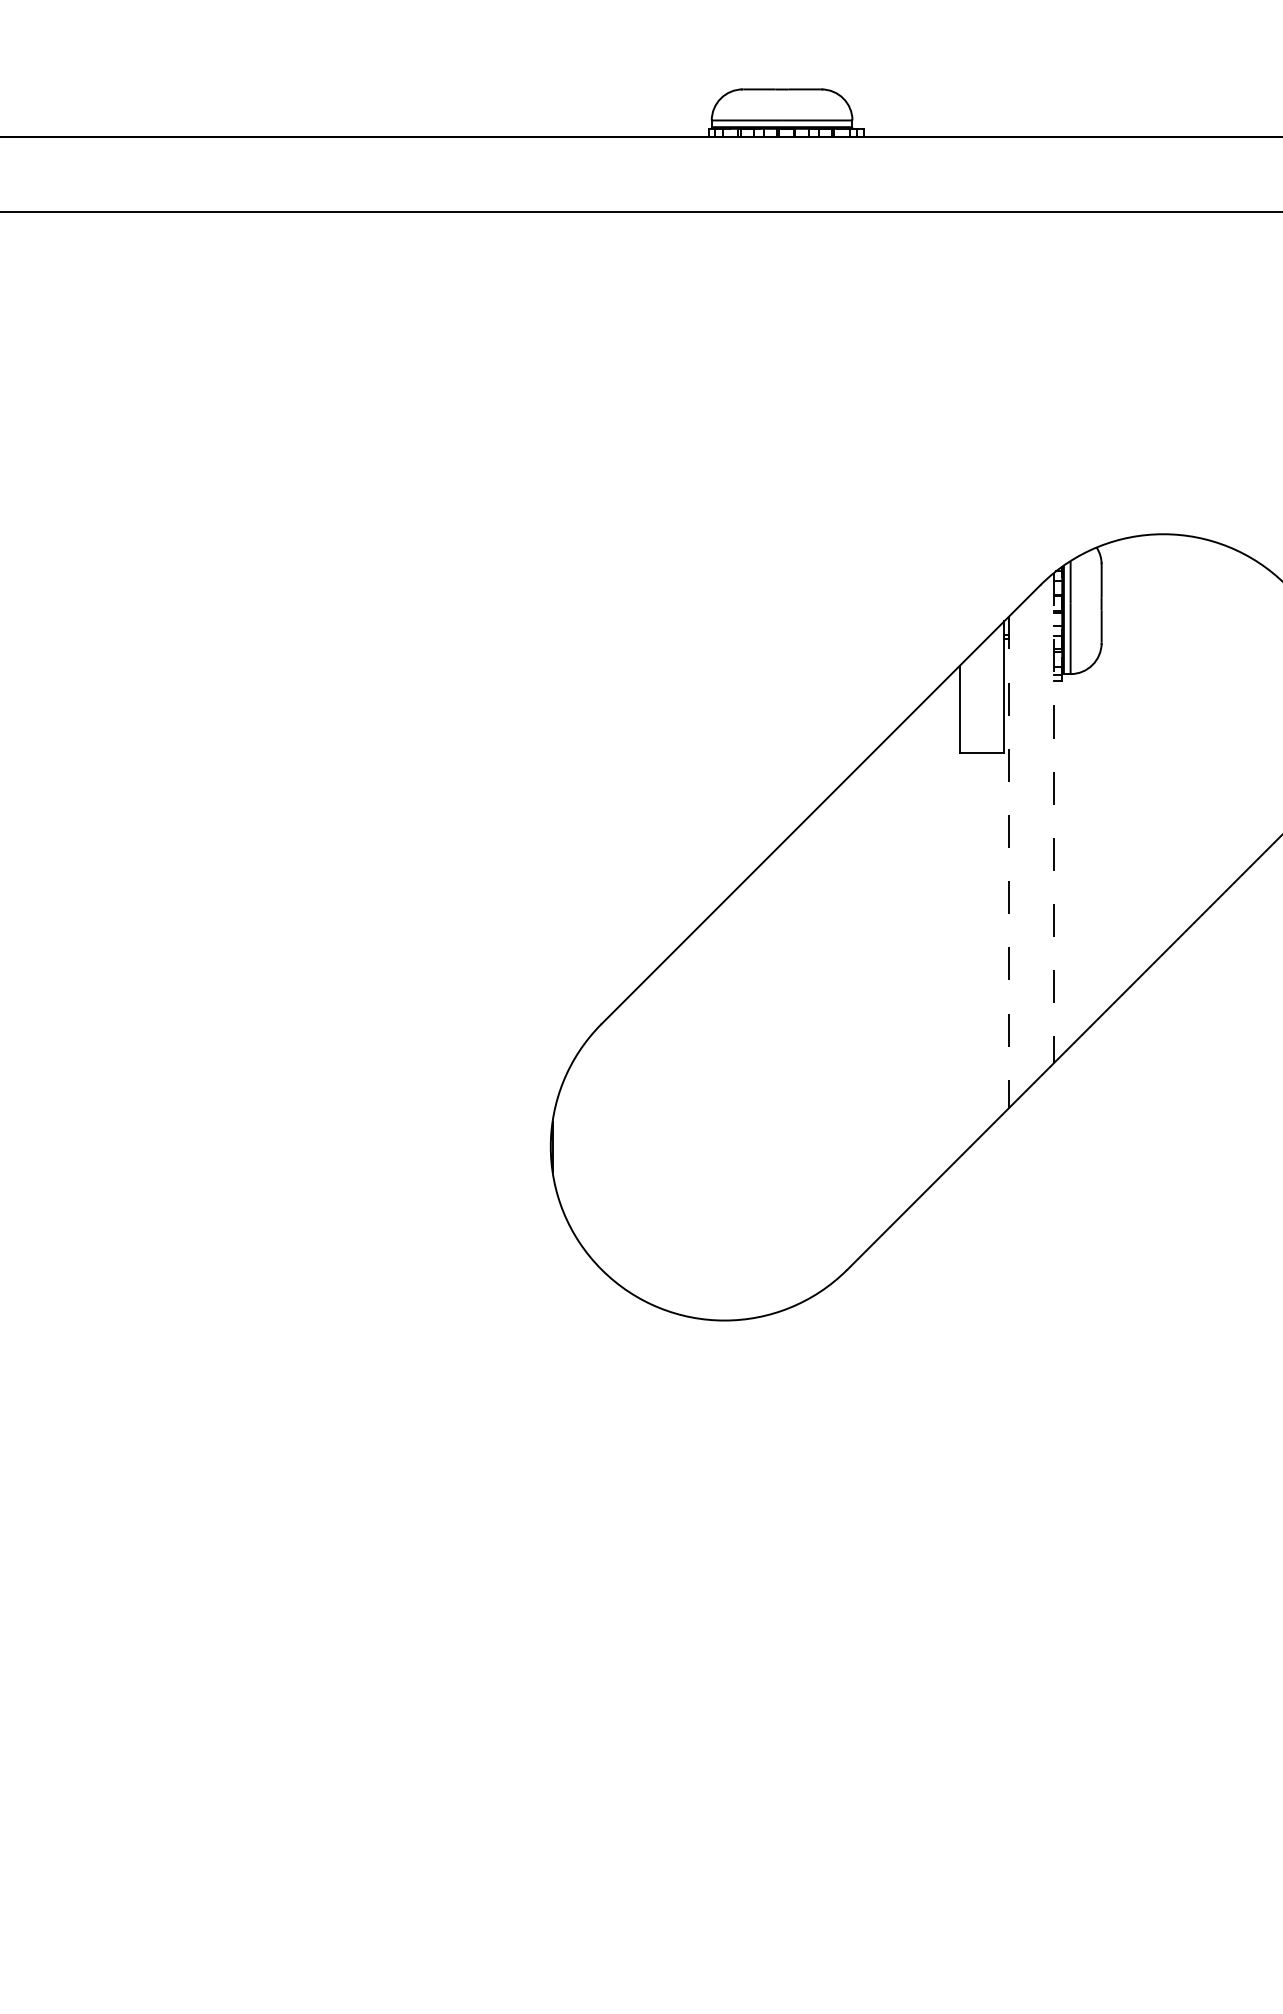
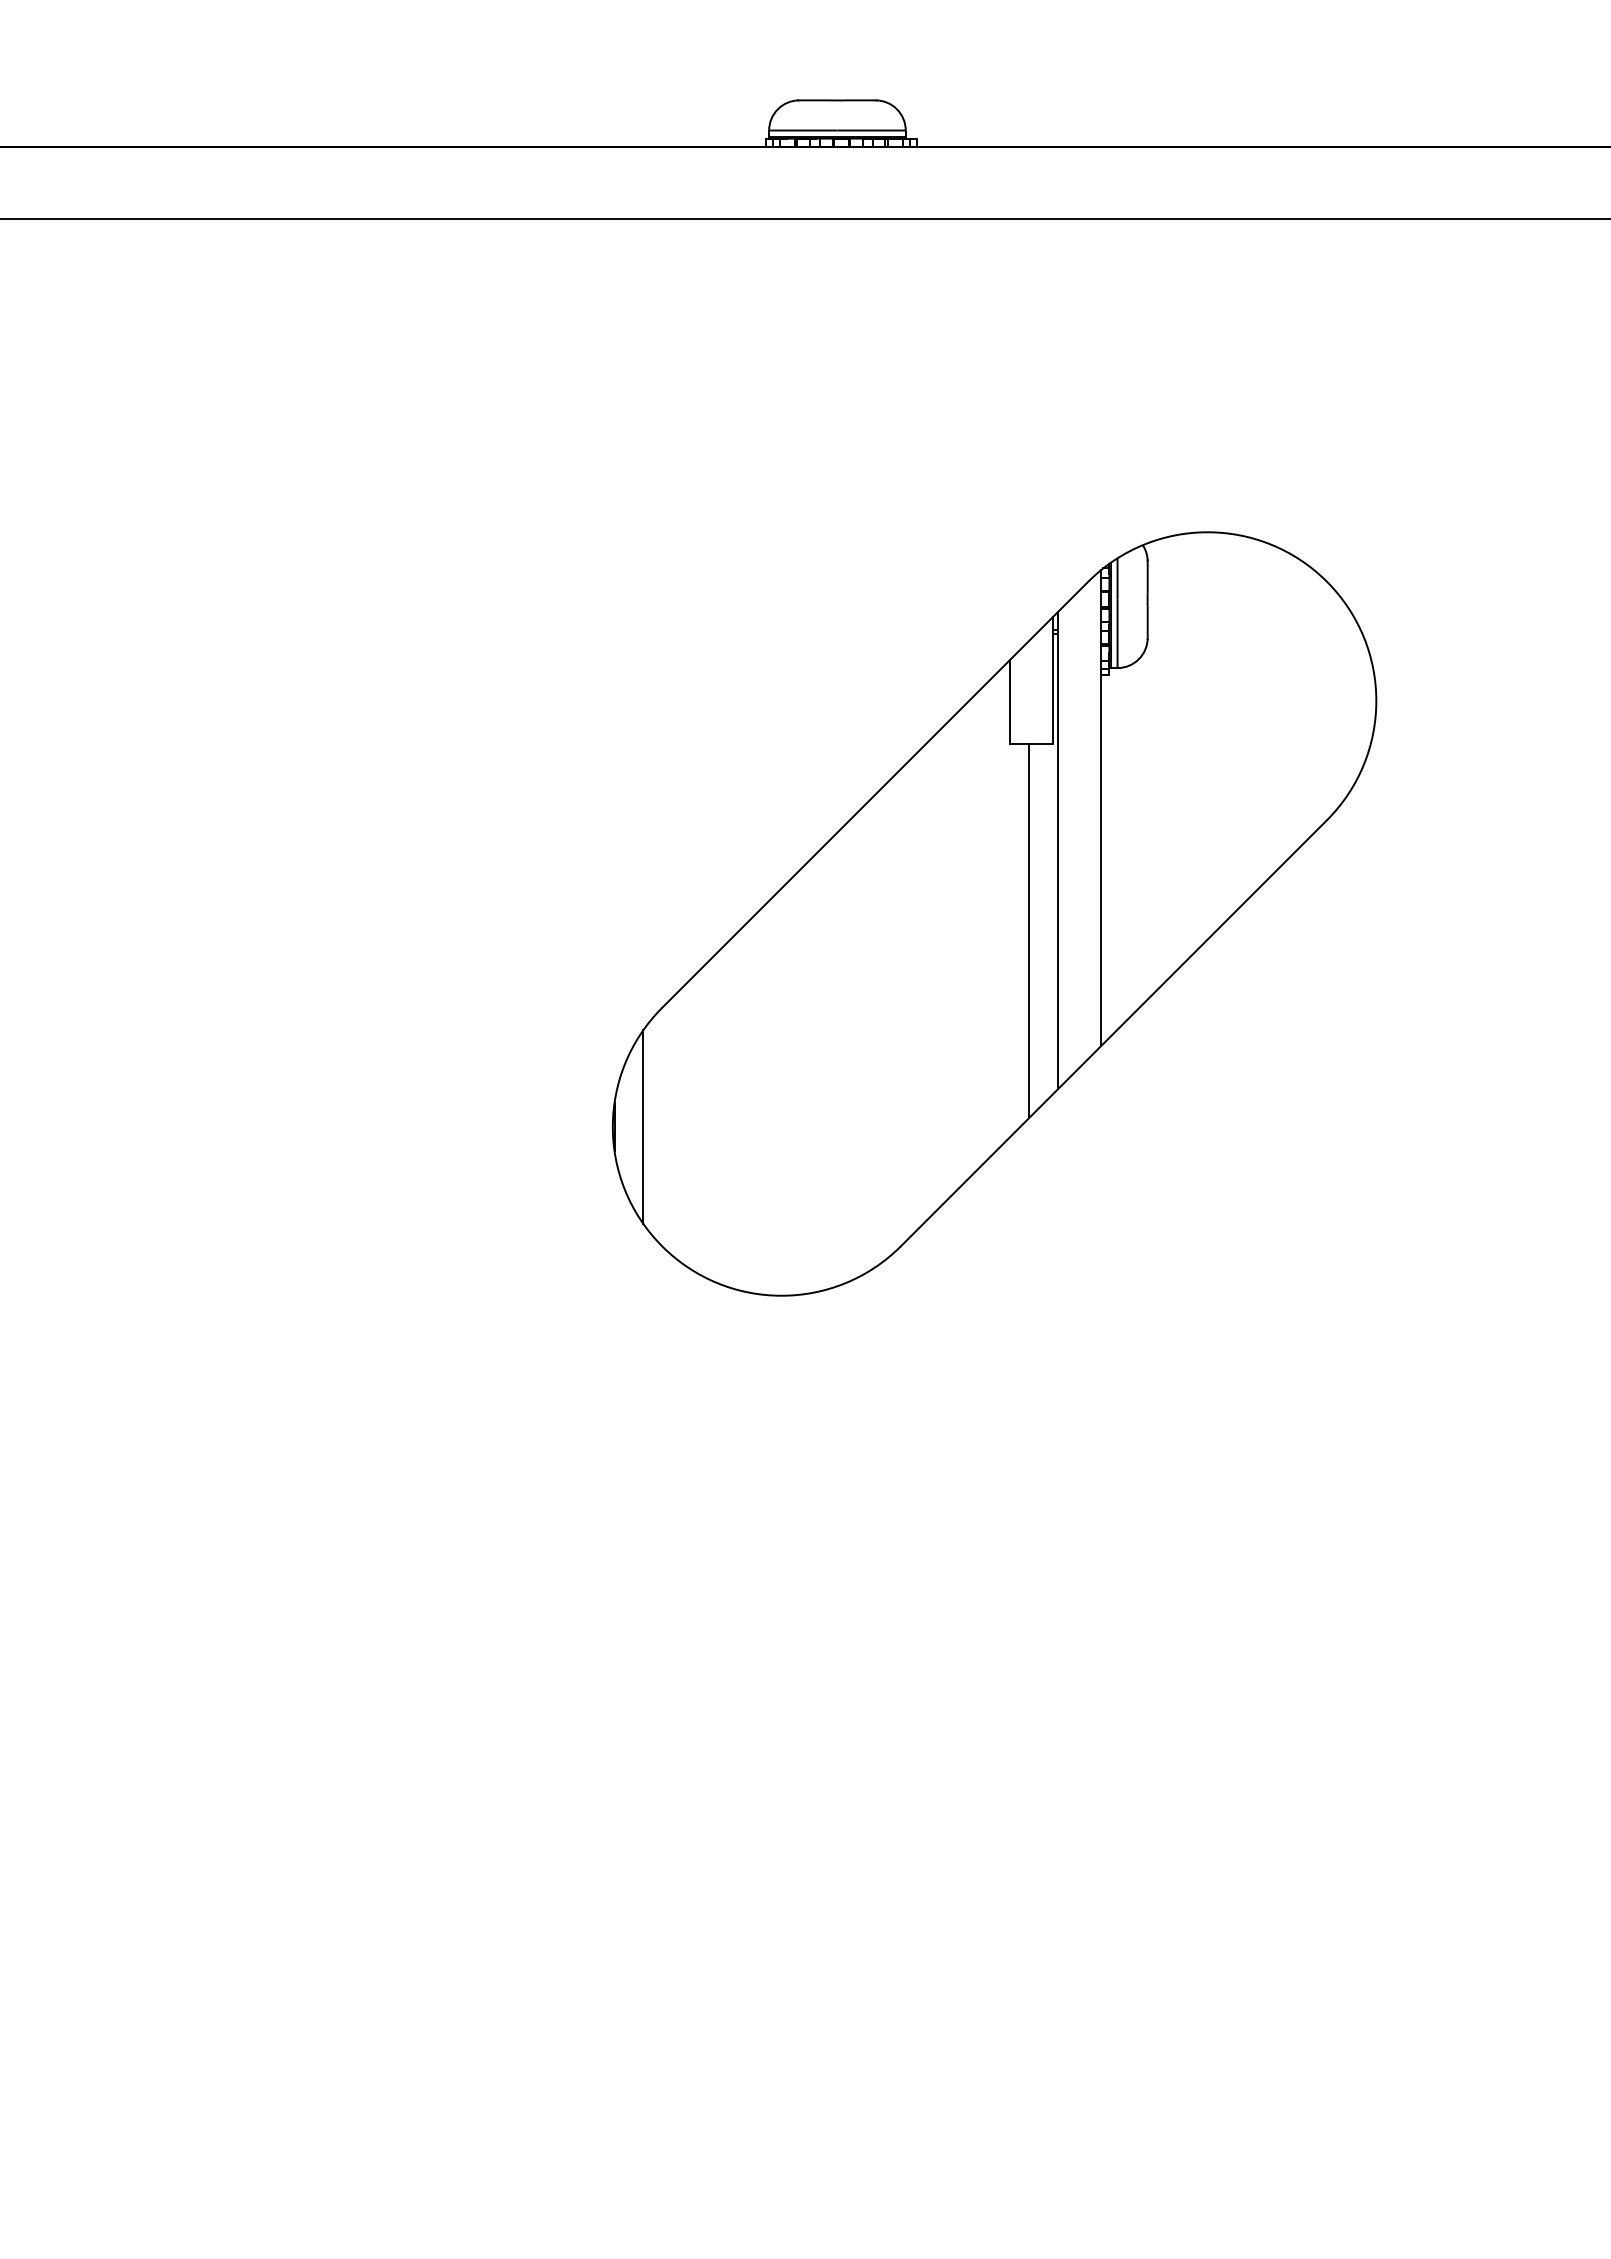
line: (1054, 817) -> (1101, 807), dashed -> solid
line: (1009, 861) -> (1058, 850), dashed -> solid
line: (979, 945) -> (1029, 931), added
line: (582, 1147) -> (643, 1127), added

